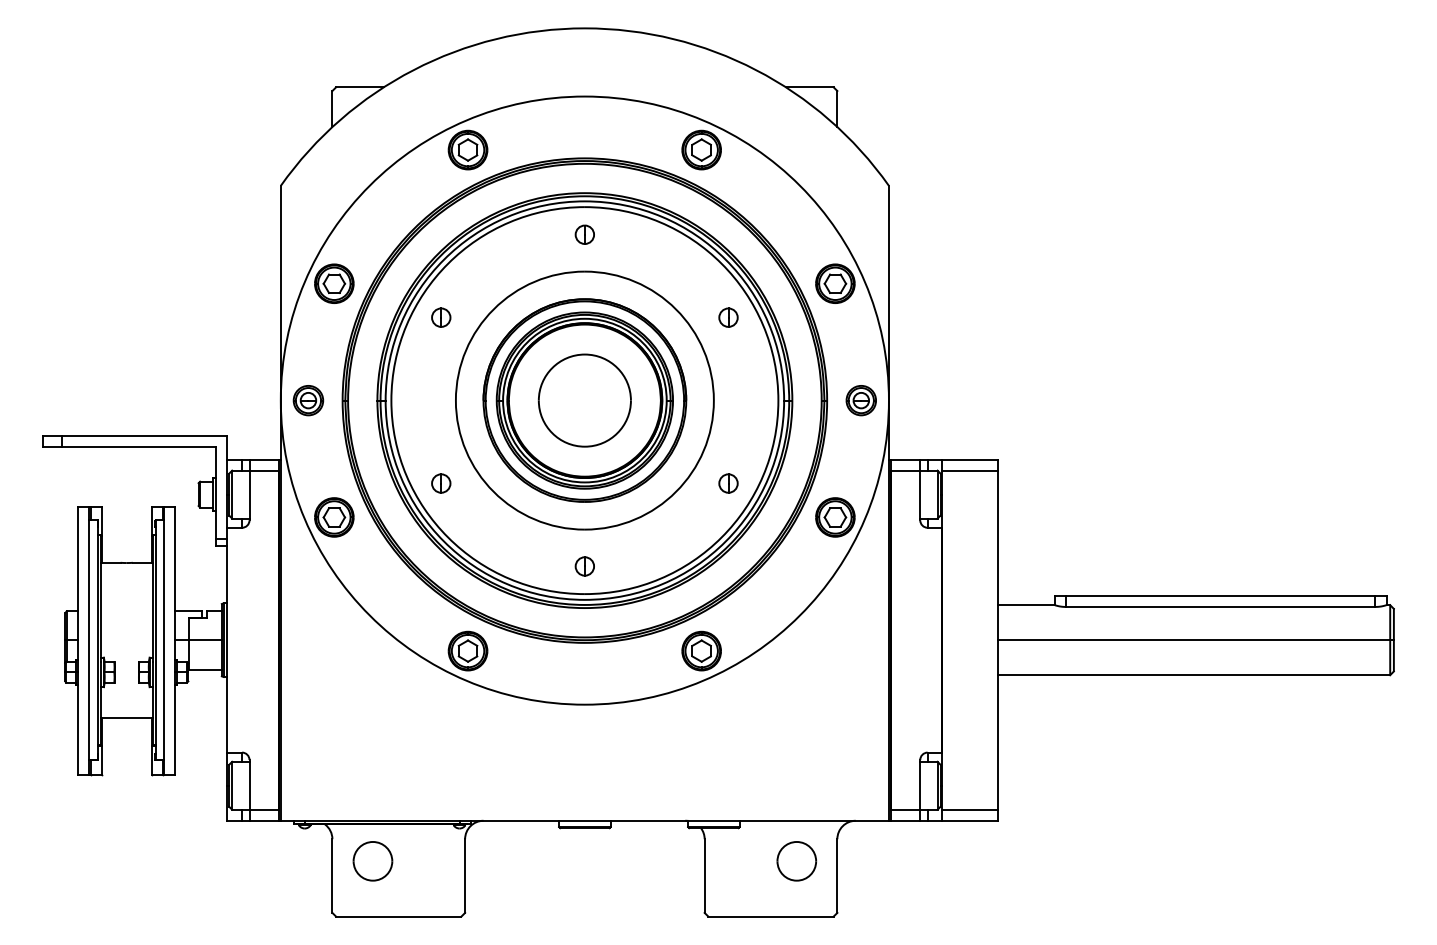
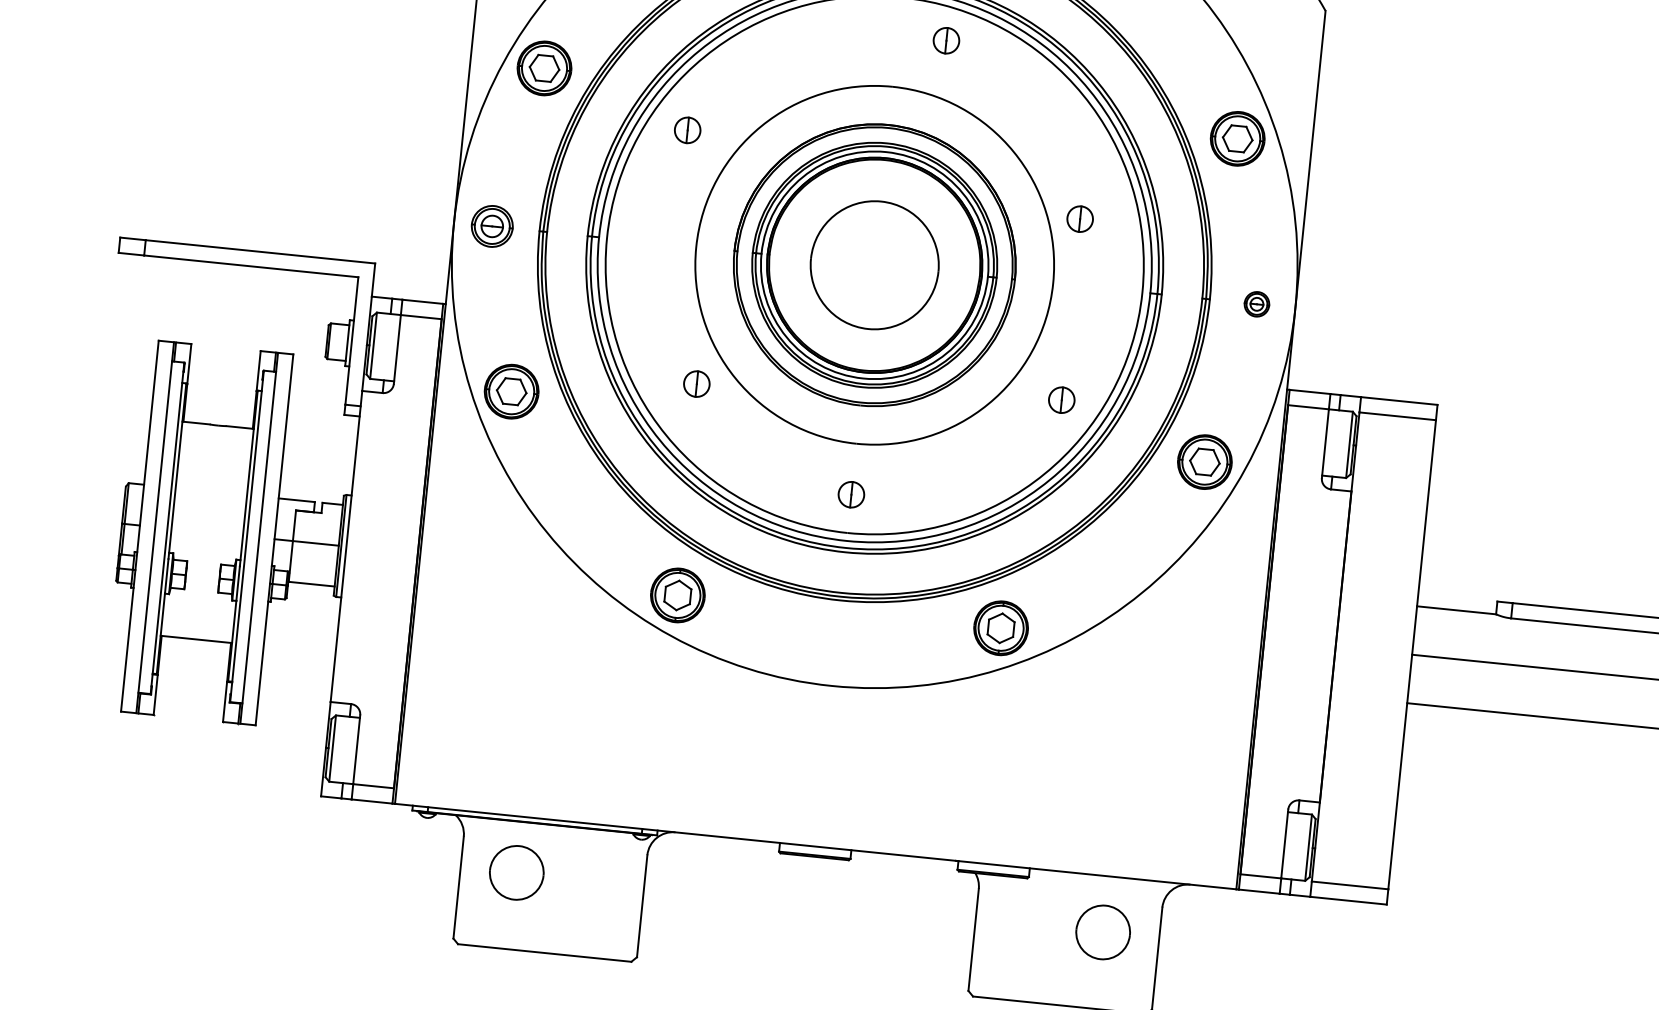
part: (584, 234) -> (945, 40), moved
part: (728, 317) -> (1080, 218), moved
part: (860, 400) -> (1256, 303), size x0.6
part: (441, 483) -> (697, 384), moved

